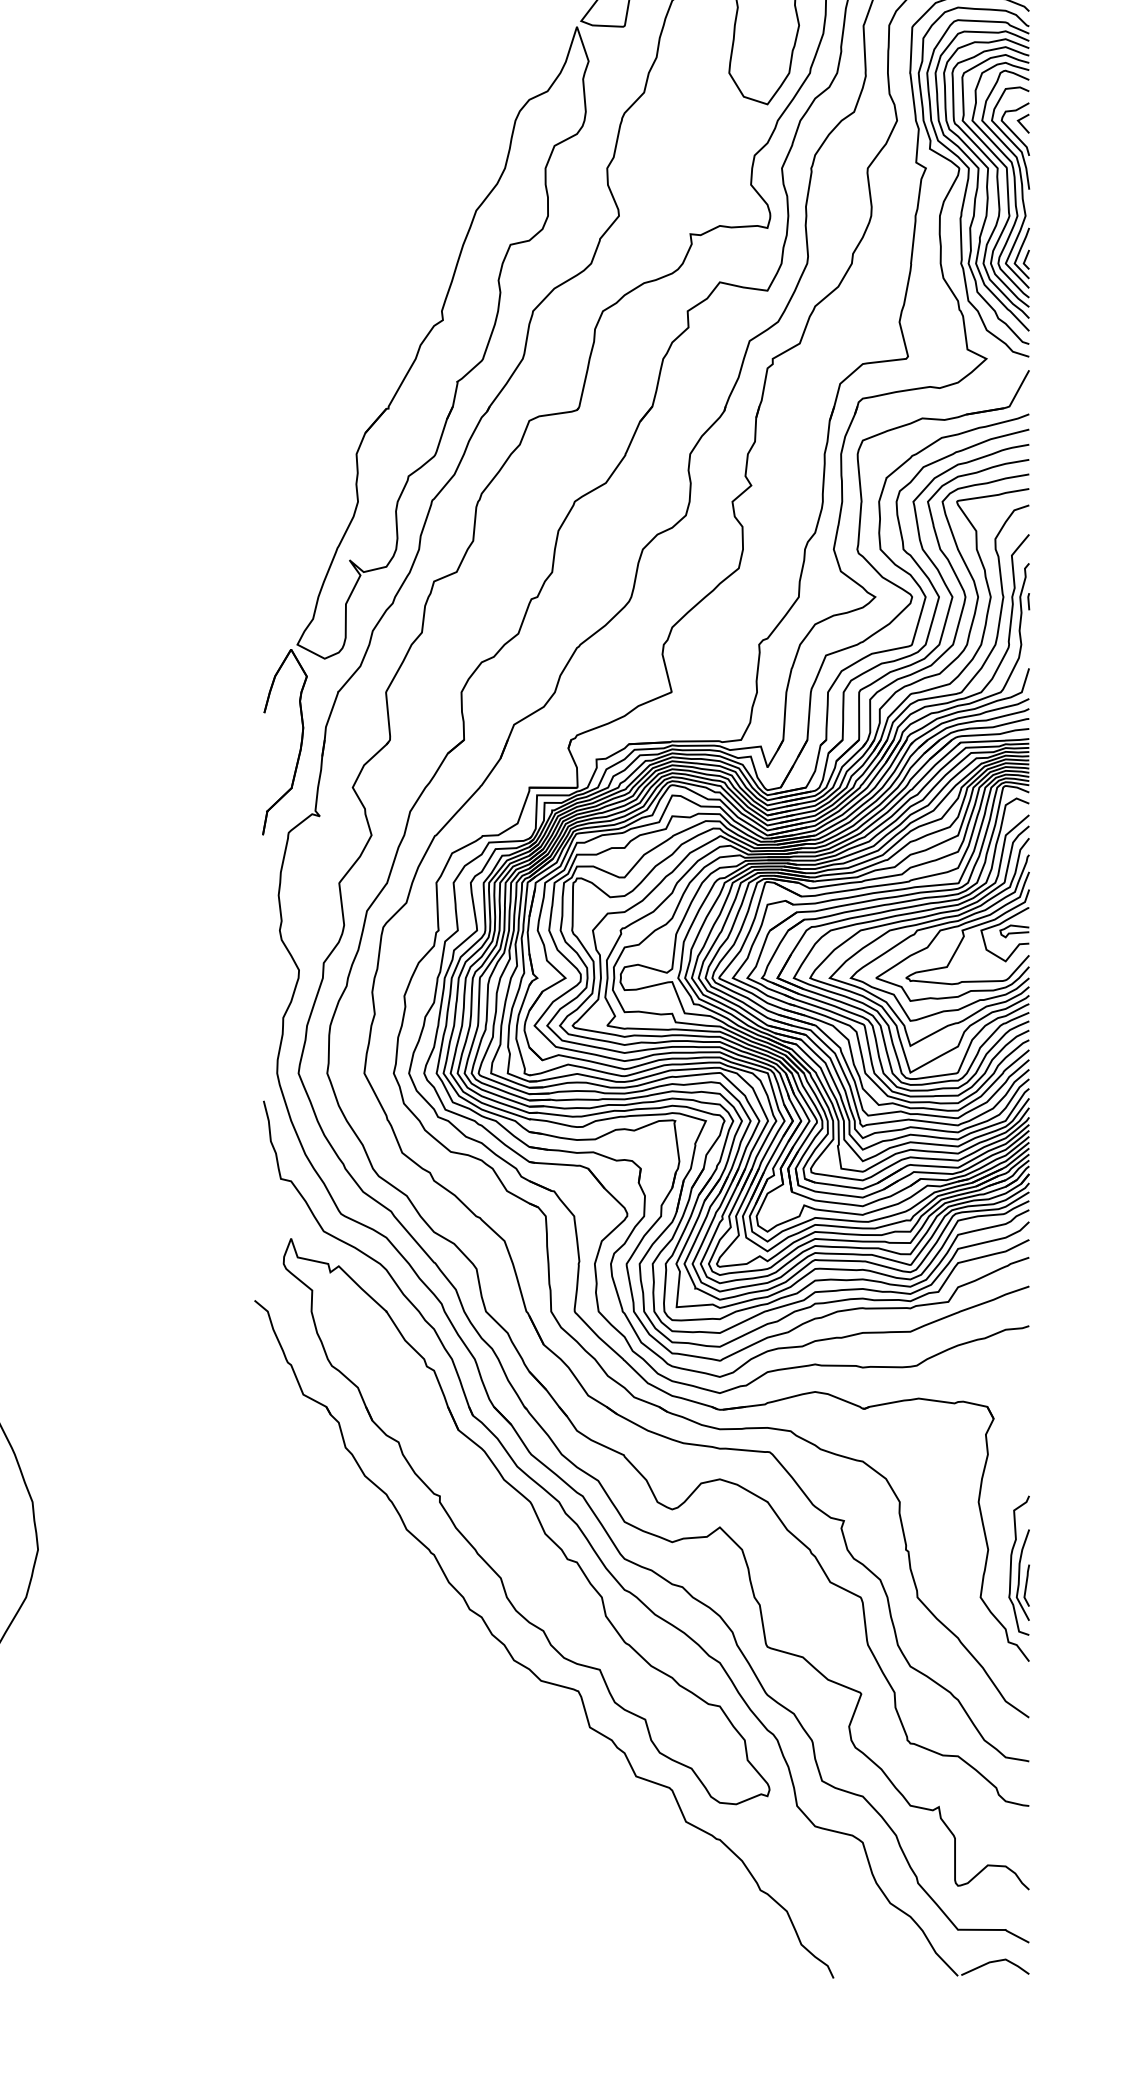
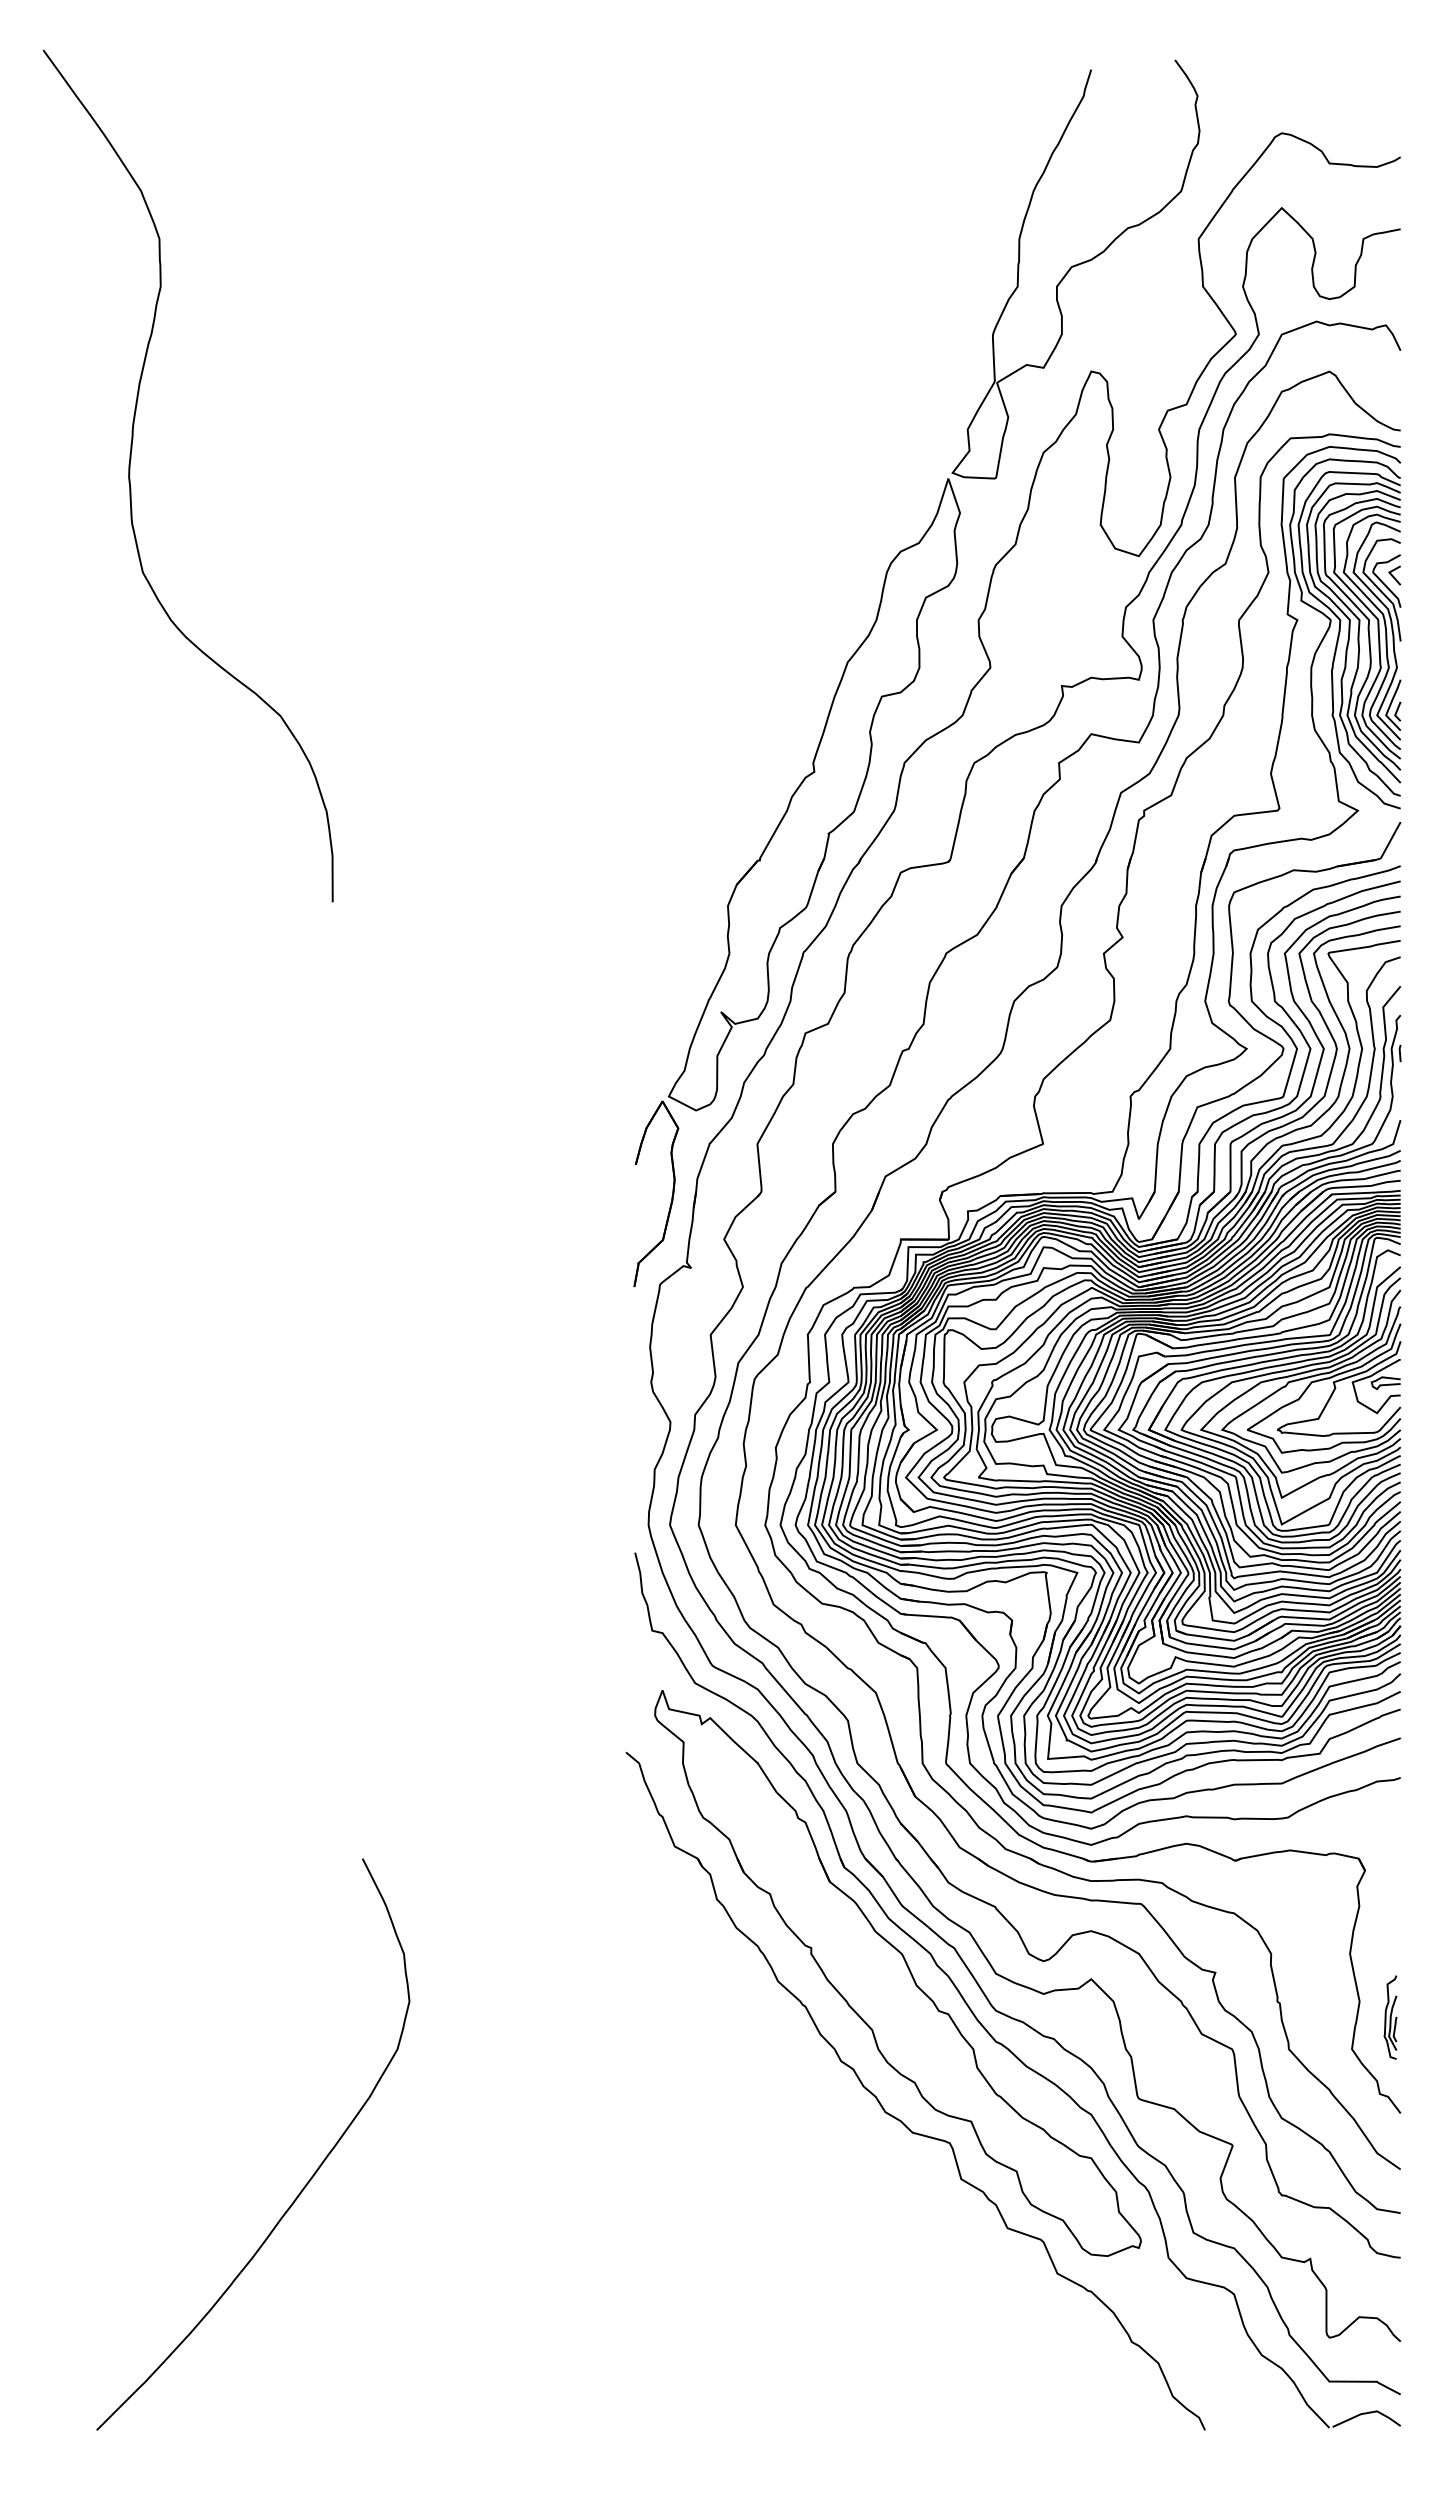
part: (1019, 1565) -> (1390, 2017), size x0.6

